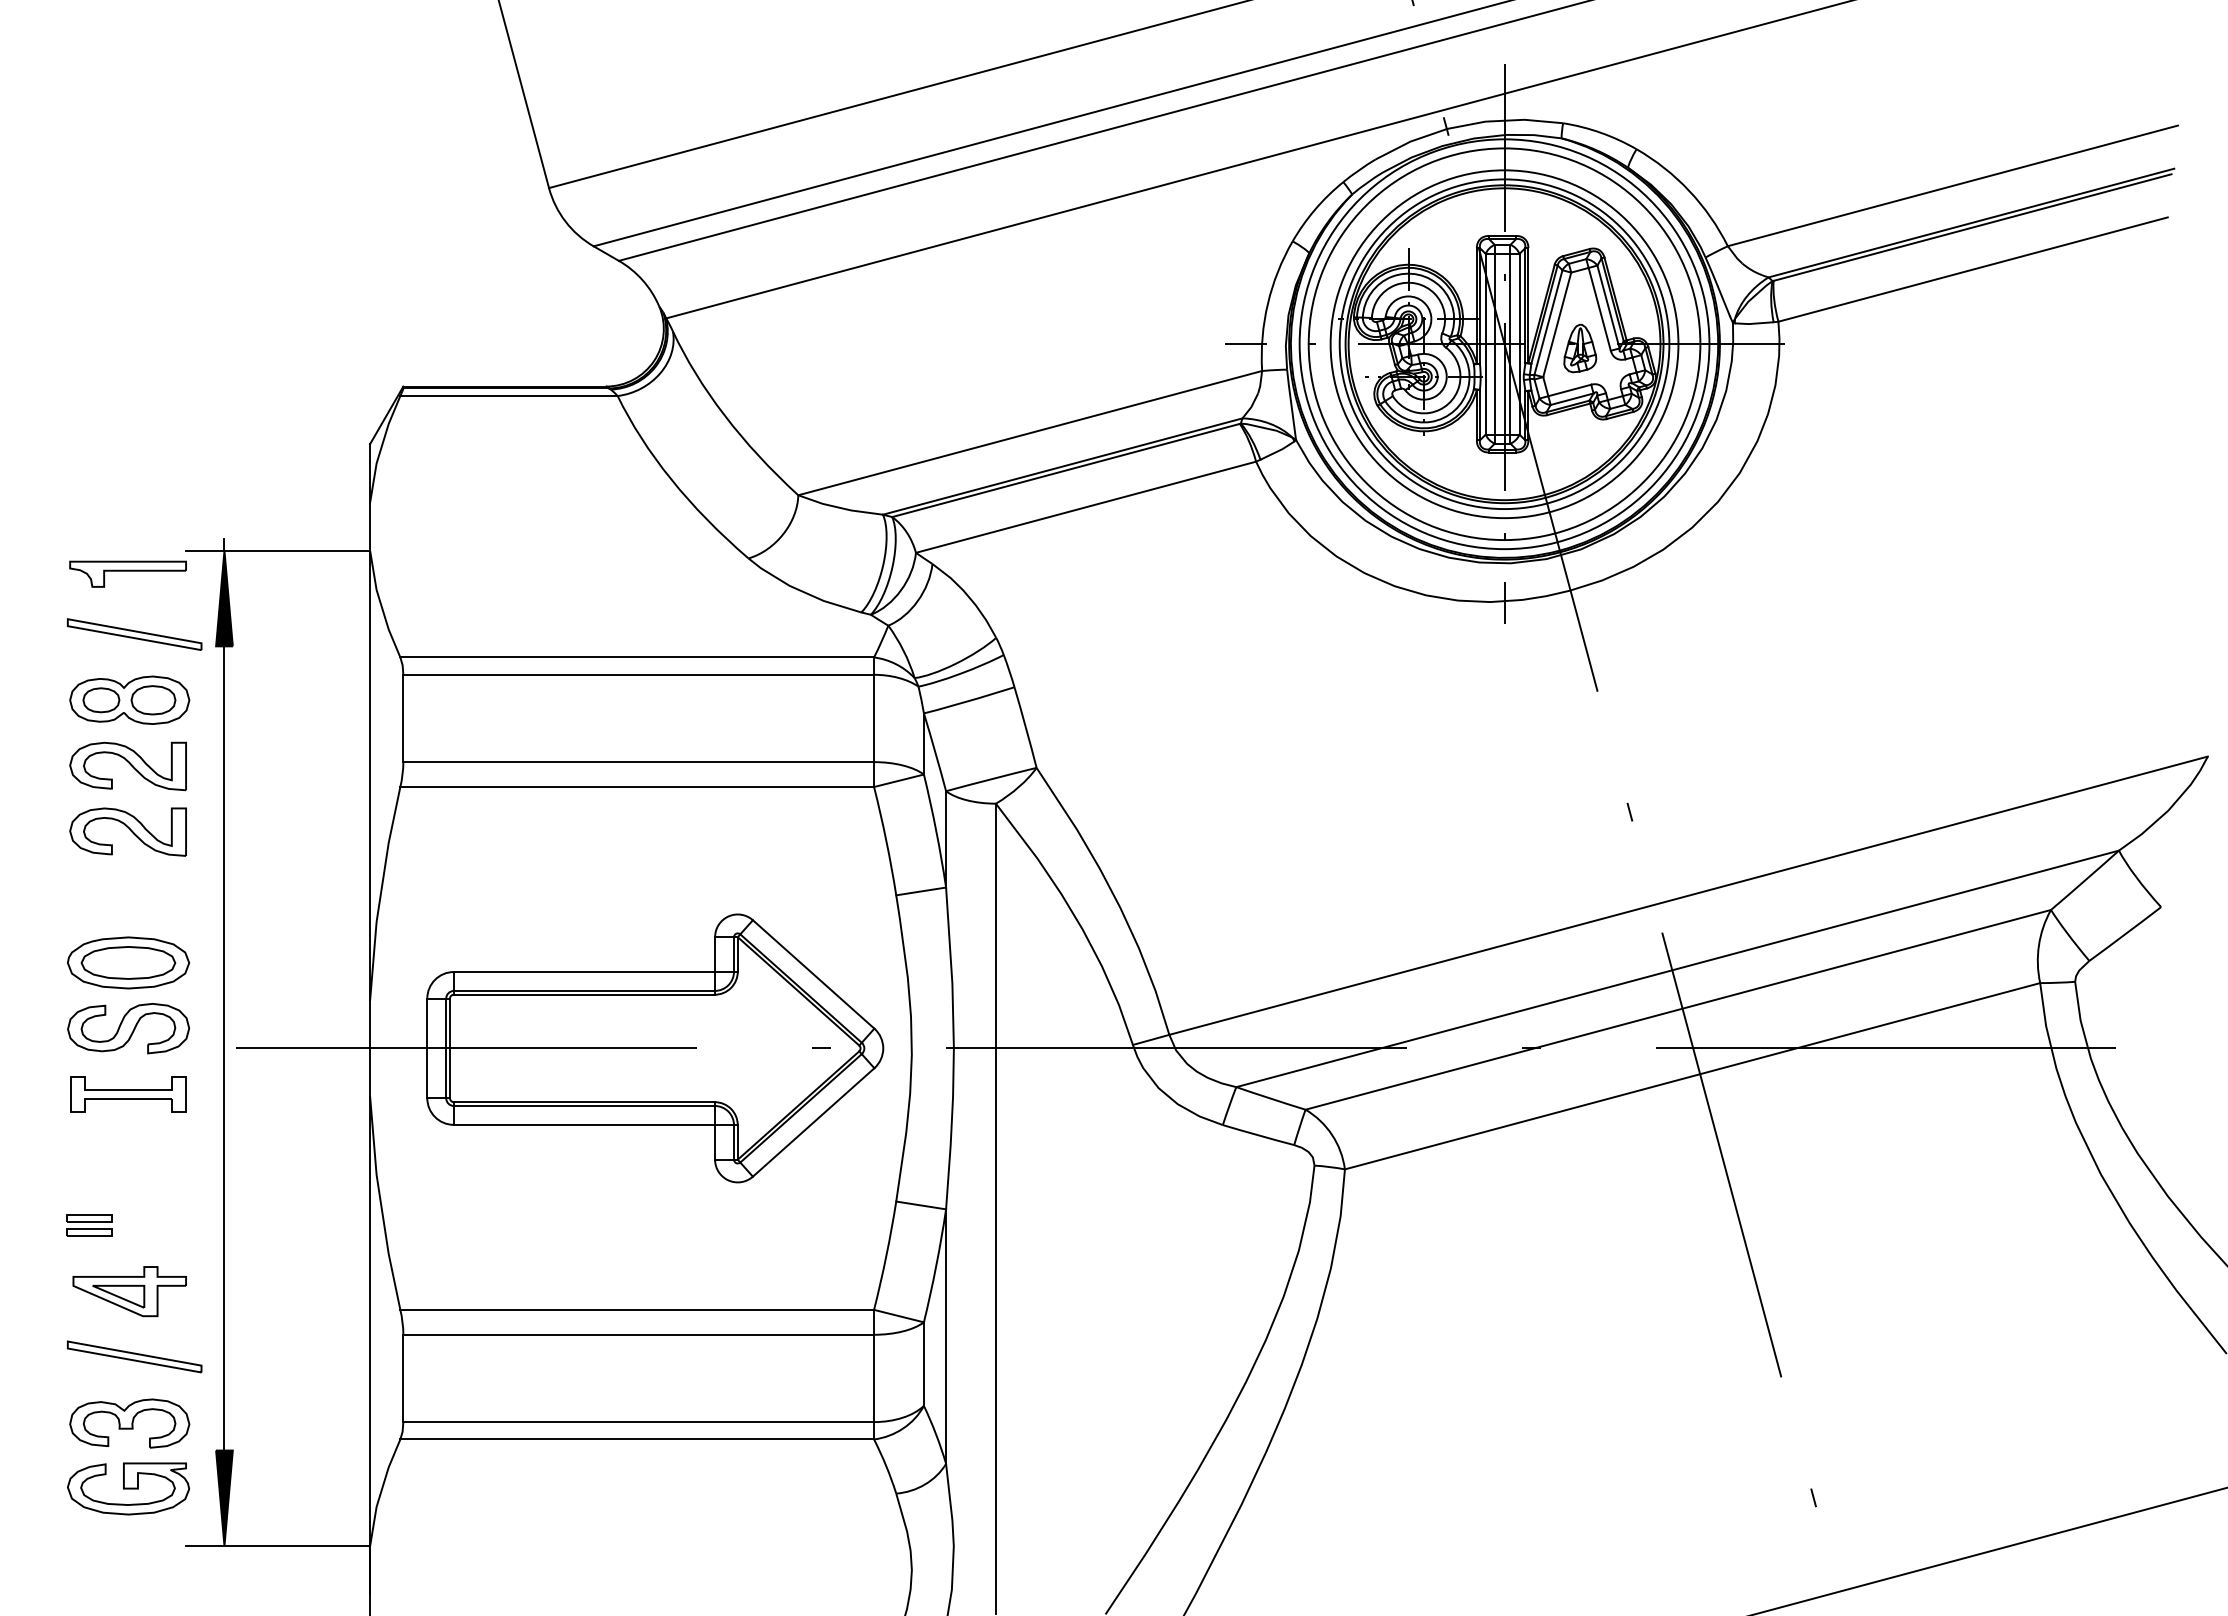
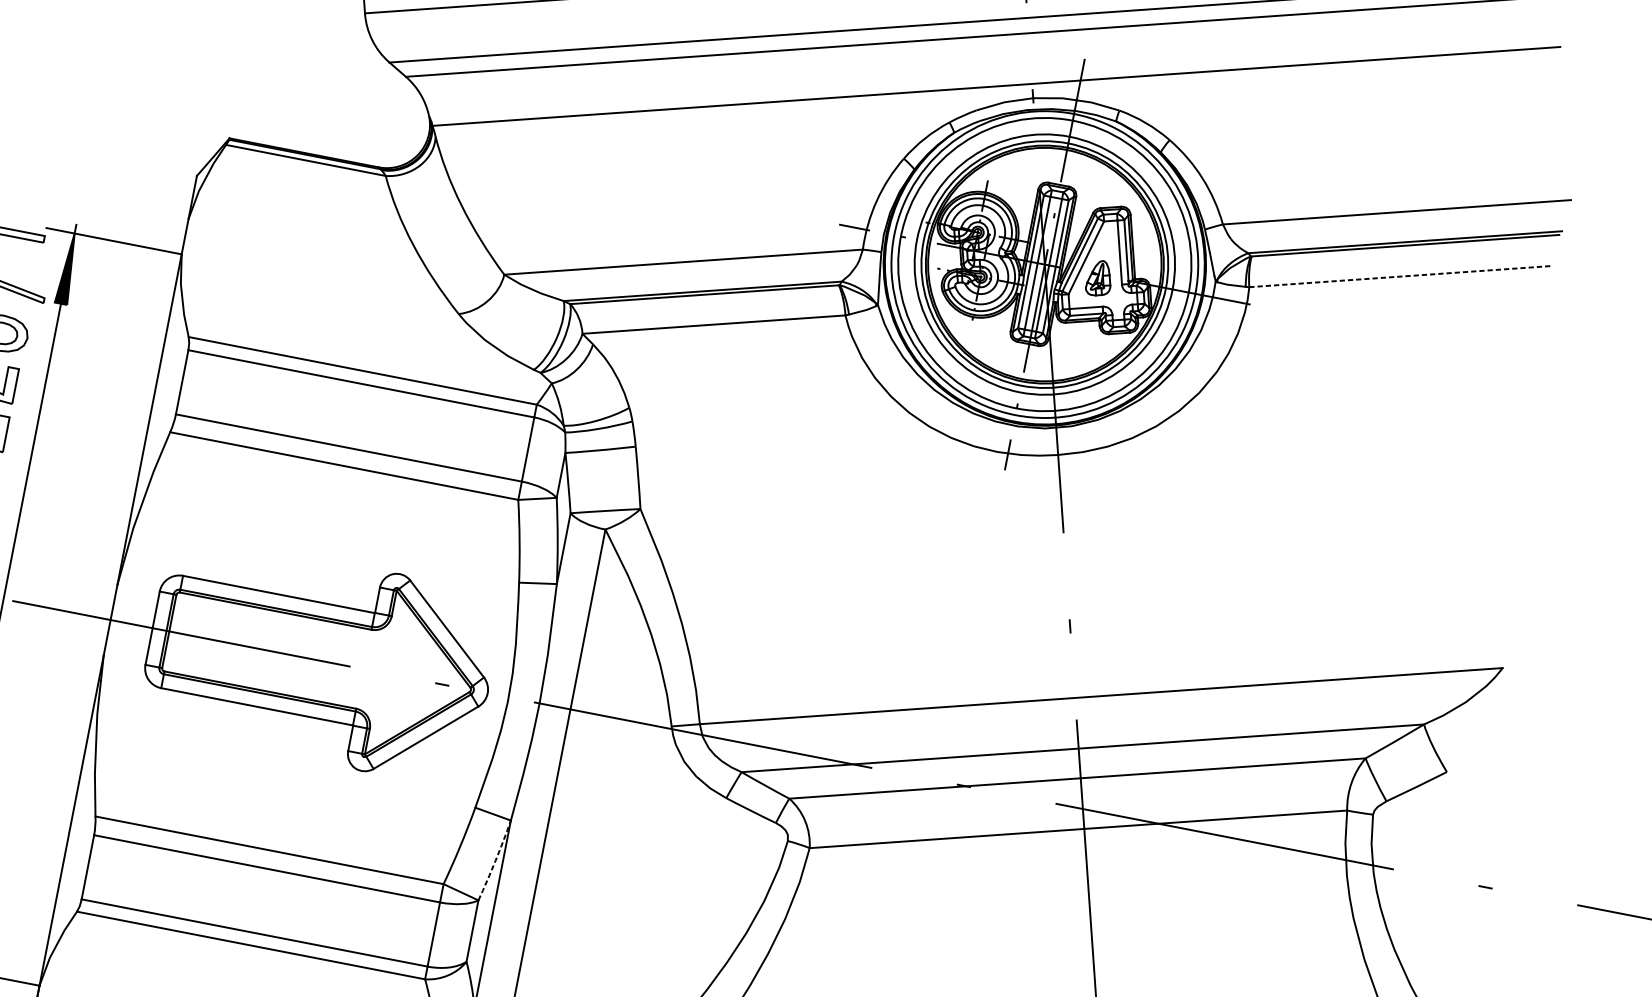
line: (1973, 269) -> (1400, 276), solid -> dashed
arc: (936, 1266) -> (495, 861), solid -> dashed

